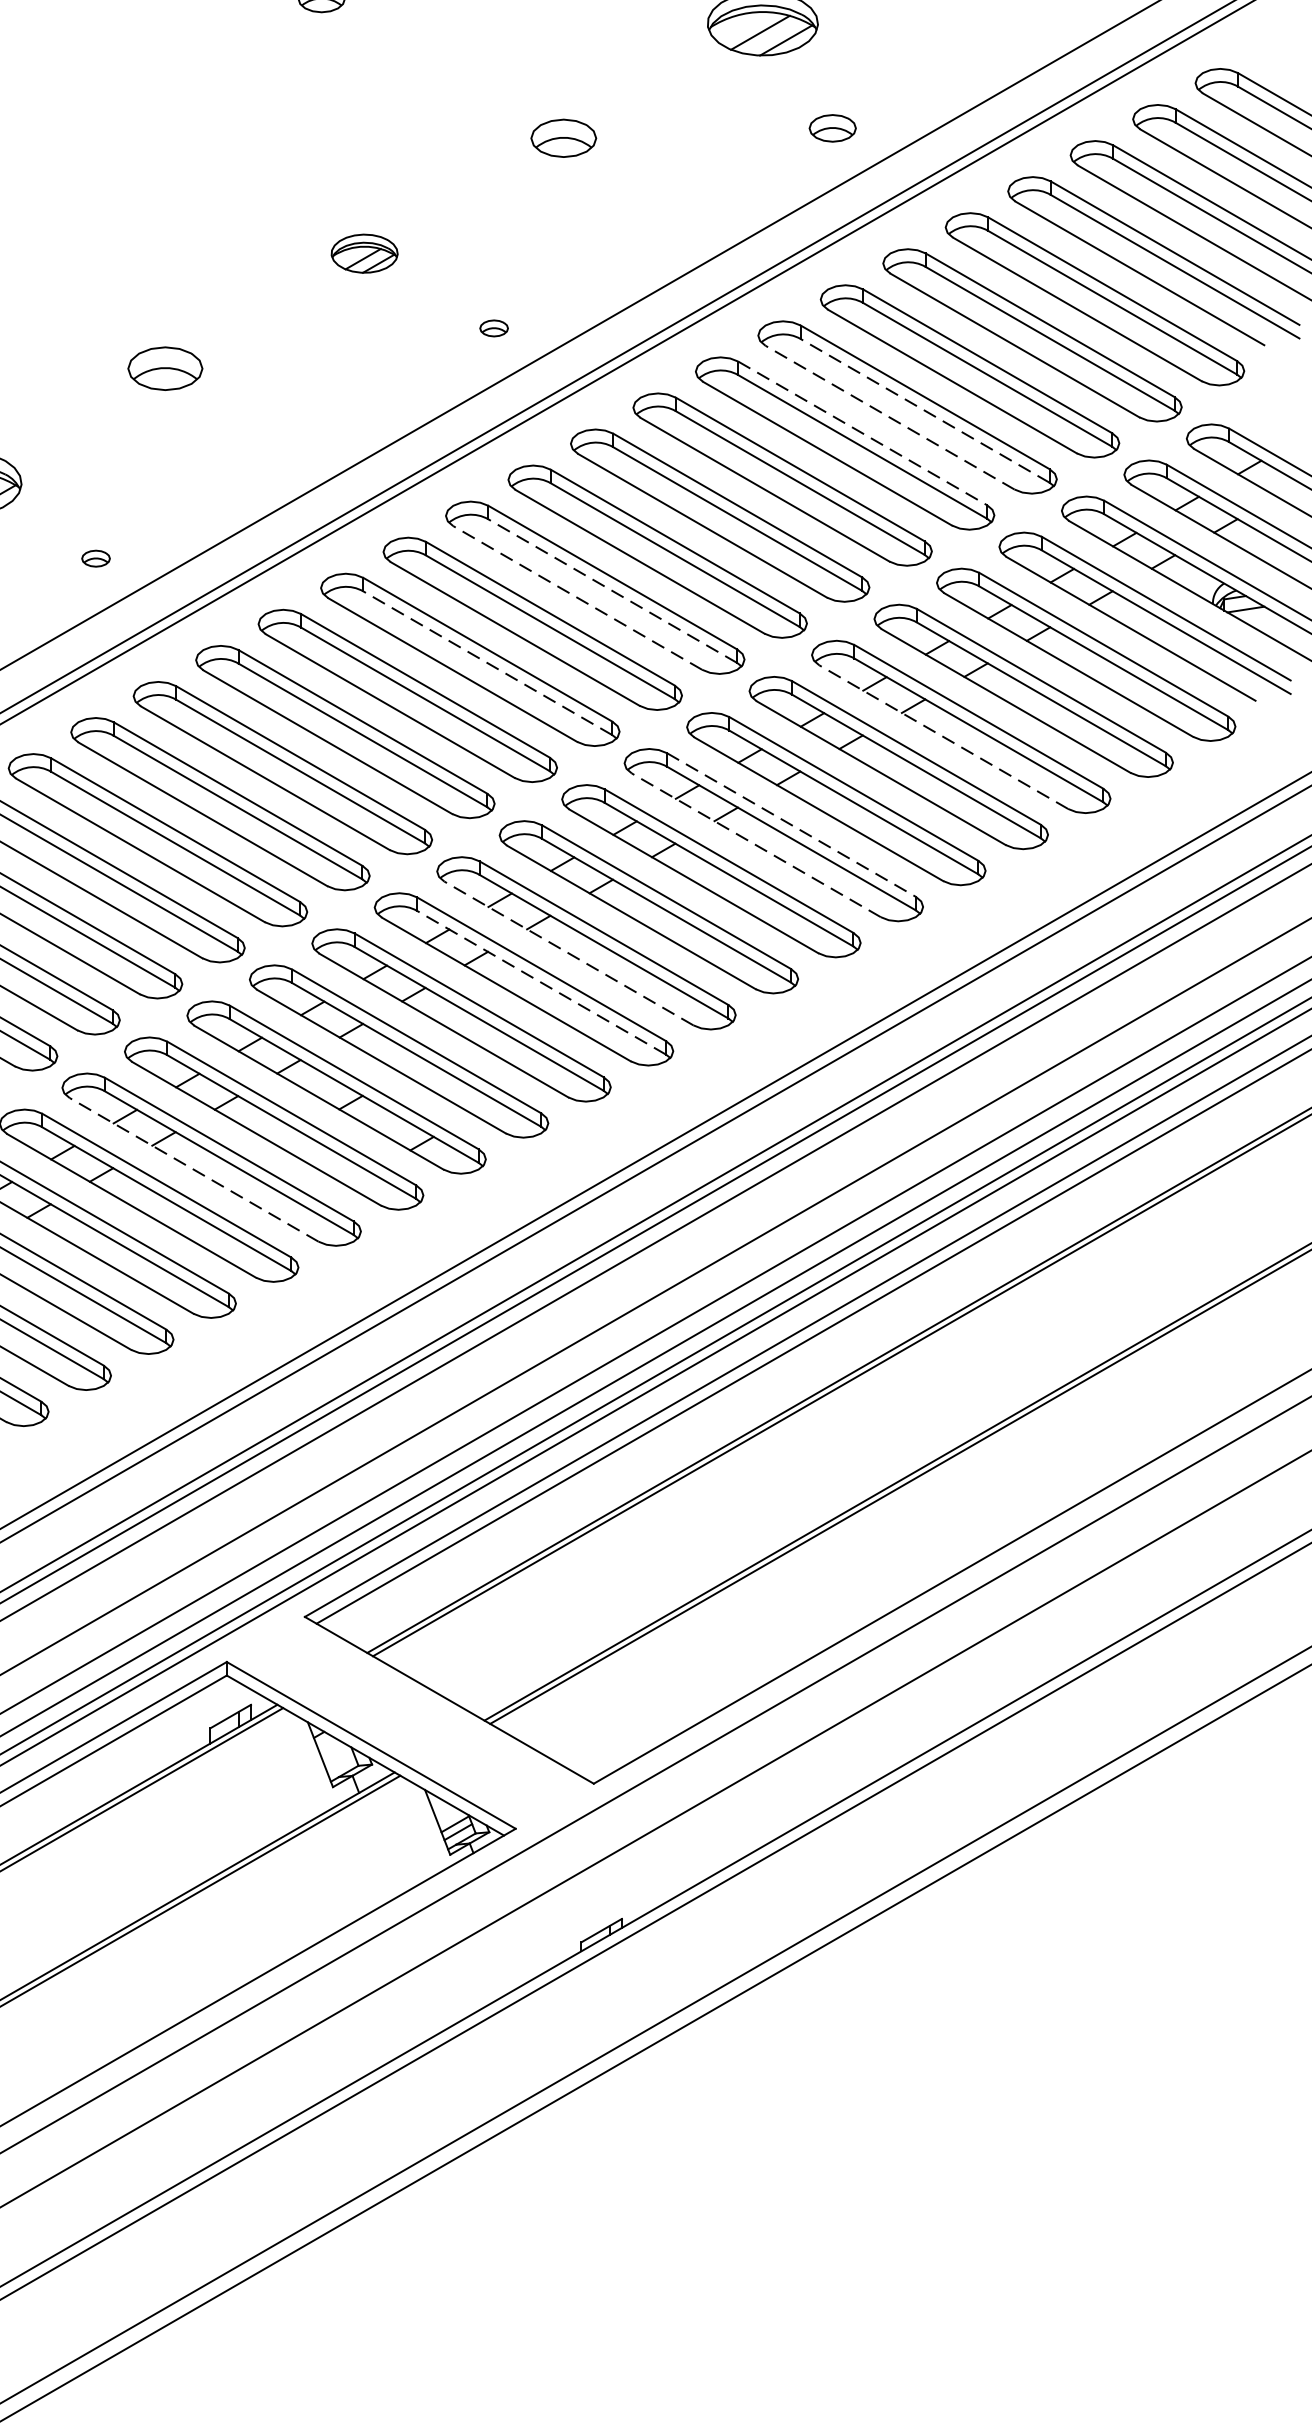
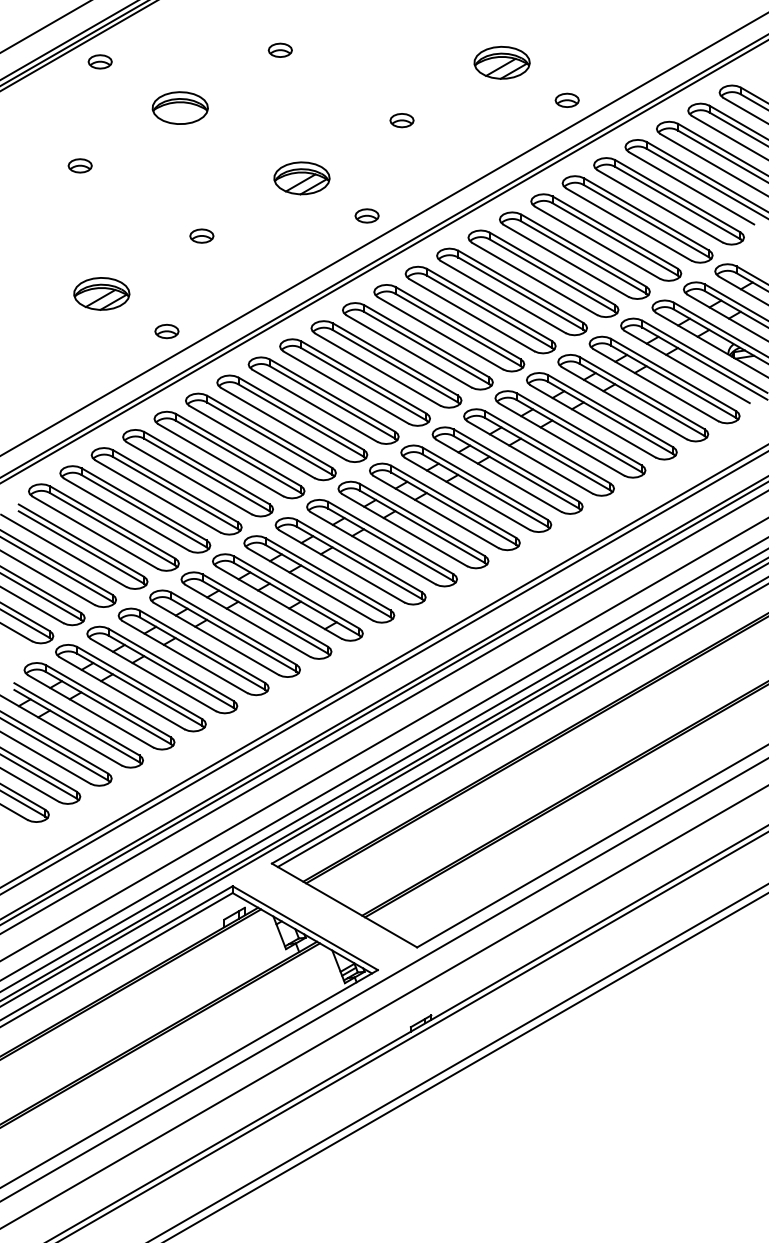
part: (120, 112) -> (179, 107), added
part: (831, 126) -> (566, 99), moved
part: (562, 138) -> (401, 120), size x0.71
part: (363, 253) -> (301, 178), size x1.67
part: (493, 327) -> (366, 215), size x1.67
part: (164, 367) -> (201, 235), size x0.62
line: (924, 411) -> (583, 257), dashed -> solid
line: (888, 417) -> (565, 260), dashed -> solid
line: (863, 432) -> (552, 268), dashed -> solid
part: (95, 558) -> (166, 331), size x1.67
line: (612, 590) -> (426, 347), dashed -> solid
line: (576, 598) -> (408, 351), dashed -> solid
line: (487, 663) -> (363, 384), dashed -> solid
line: (942, 737) -> (592, 421), dashed -> solid
line: (791, 824) -> (516, 465), dashed -> solid
line: (755, 844) -> (498, 475), dashed -> solid
line: (568, 952) -> (404, 529), dashed -> solid
line: (540, 982) -> (390, 544), dashed -> solid
line: (192, 1169) -> (215, 638), dashed -> solid

